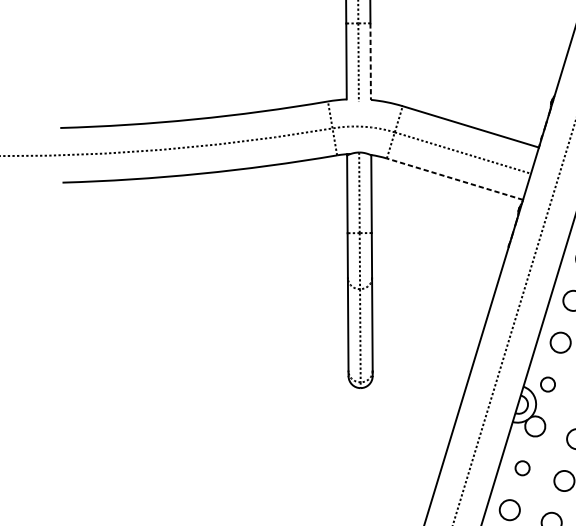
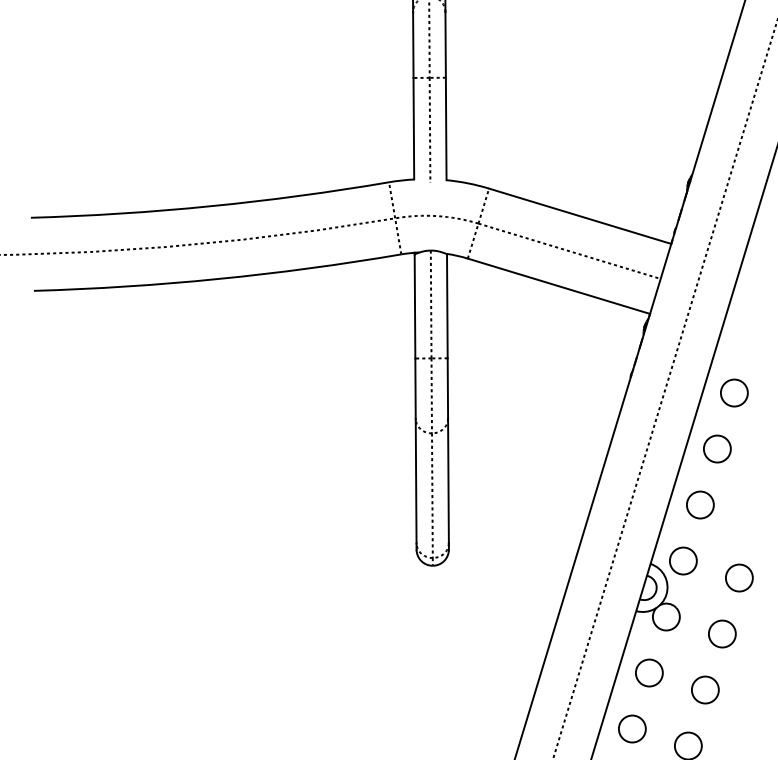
line: (370, 62) -> (446, 129), dashed -> solid
line: (454, 179) -> (558, 286), dashed -> solid
circle: (548, 384) -> (683, 560), size x1.43
circle: (522, 467) -> (649, 672), size x1.43

